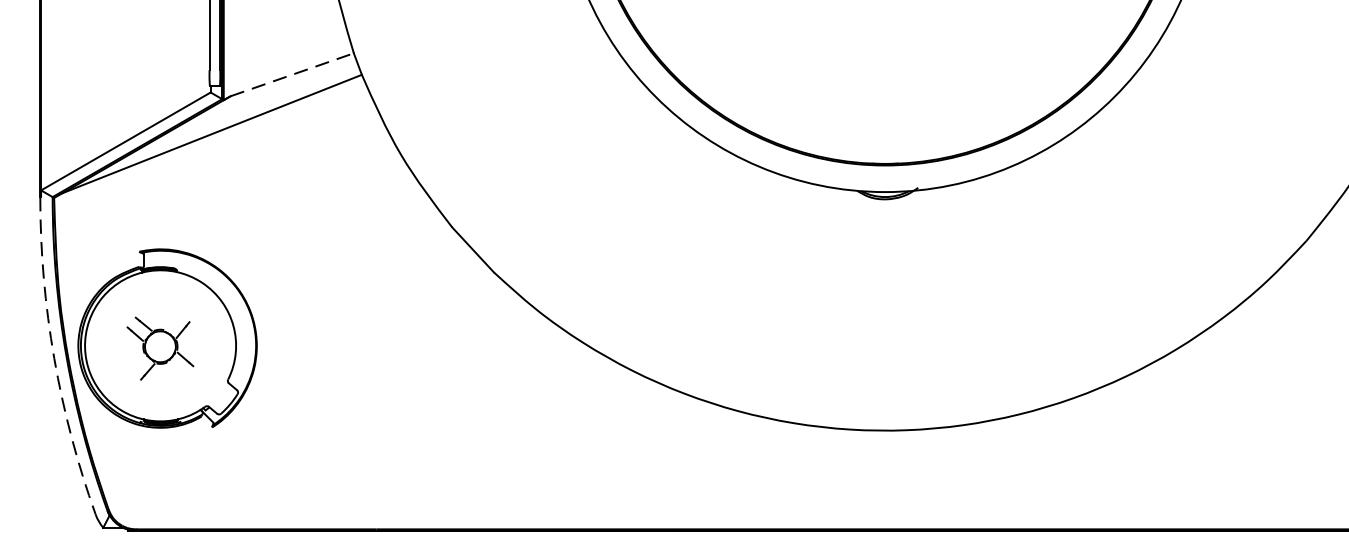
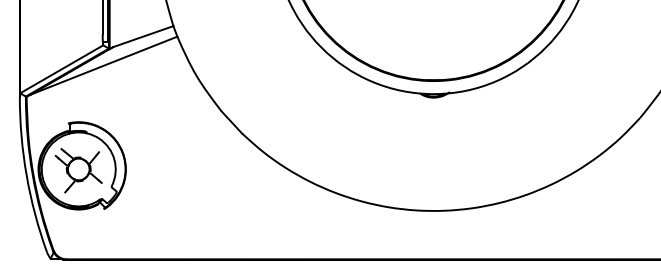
line: (292, 74) -> (143, 36), dashed -> solid
part: (160, 348) -> (78, 170), size x1.43
arc: (53, 358) -> (26, 175), dashed -> solid

